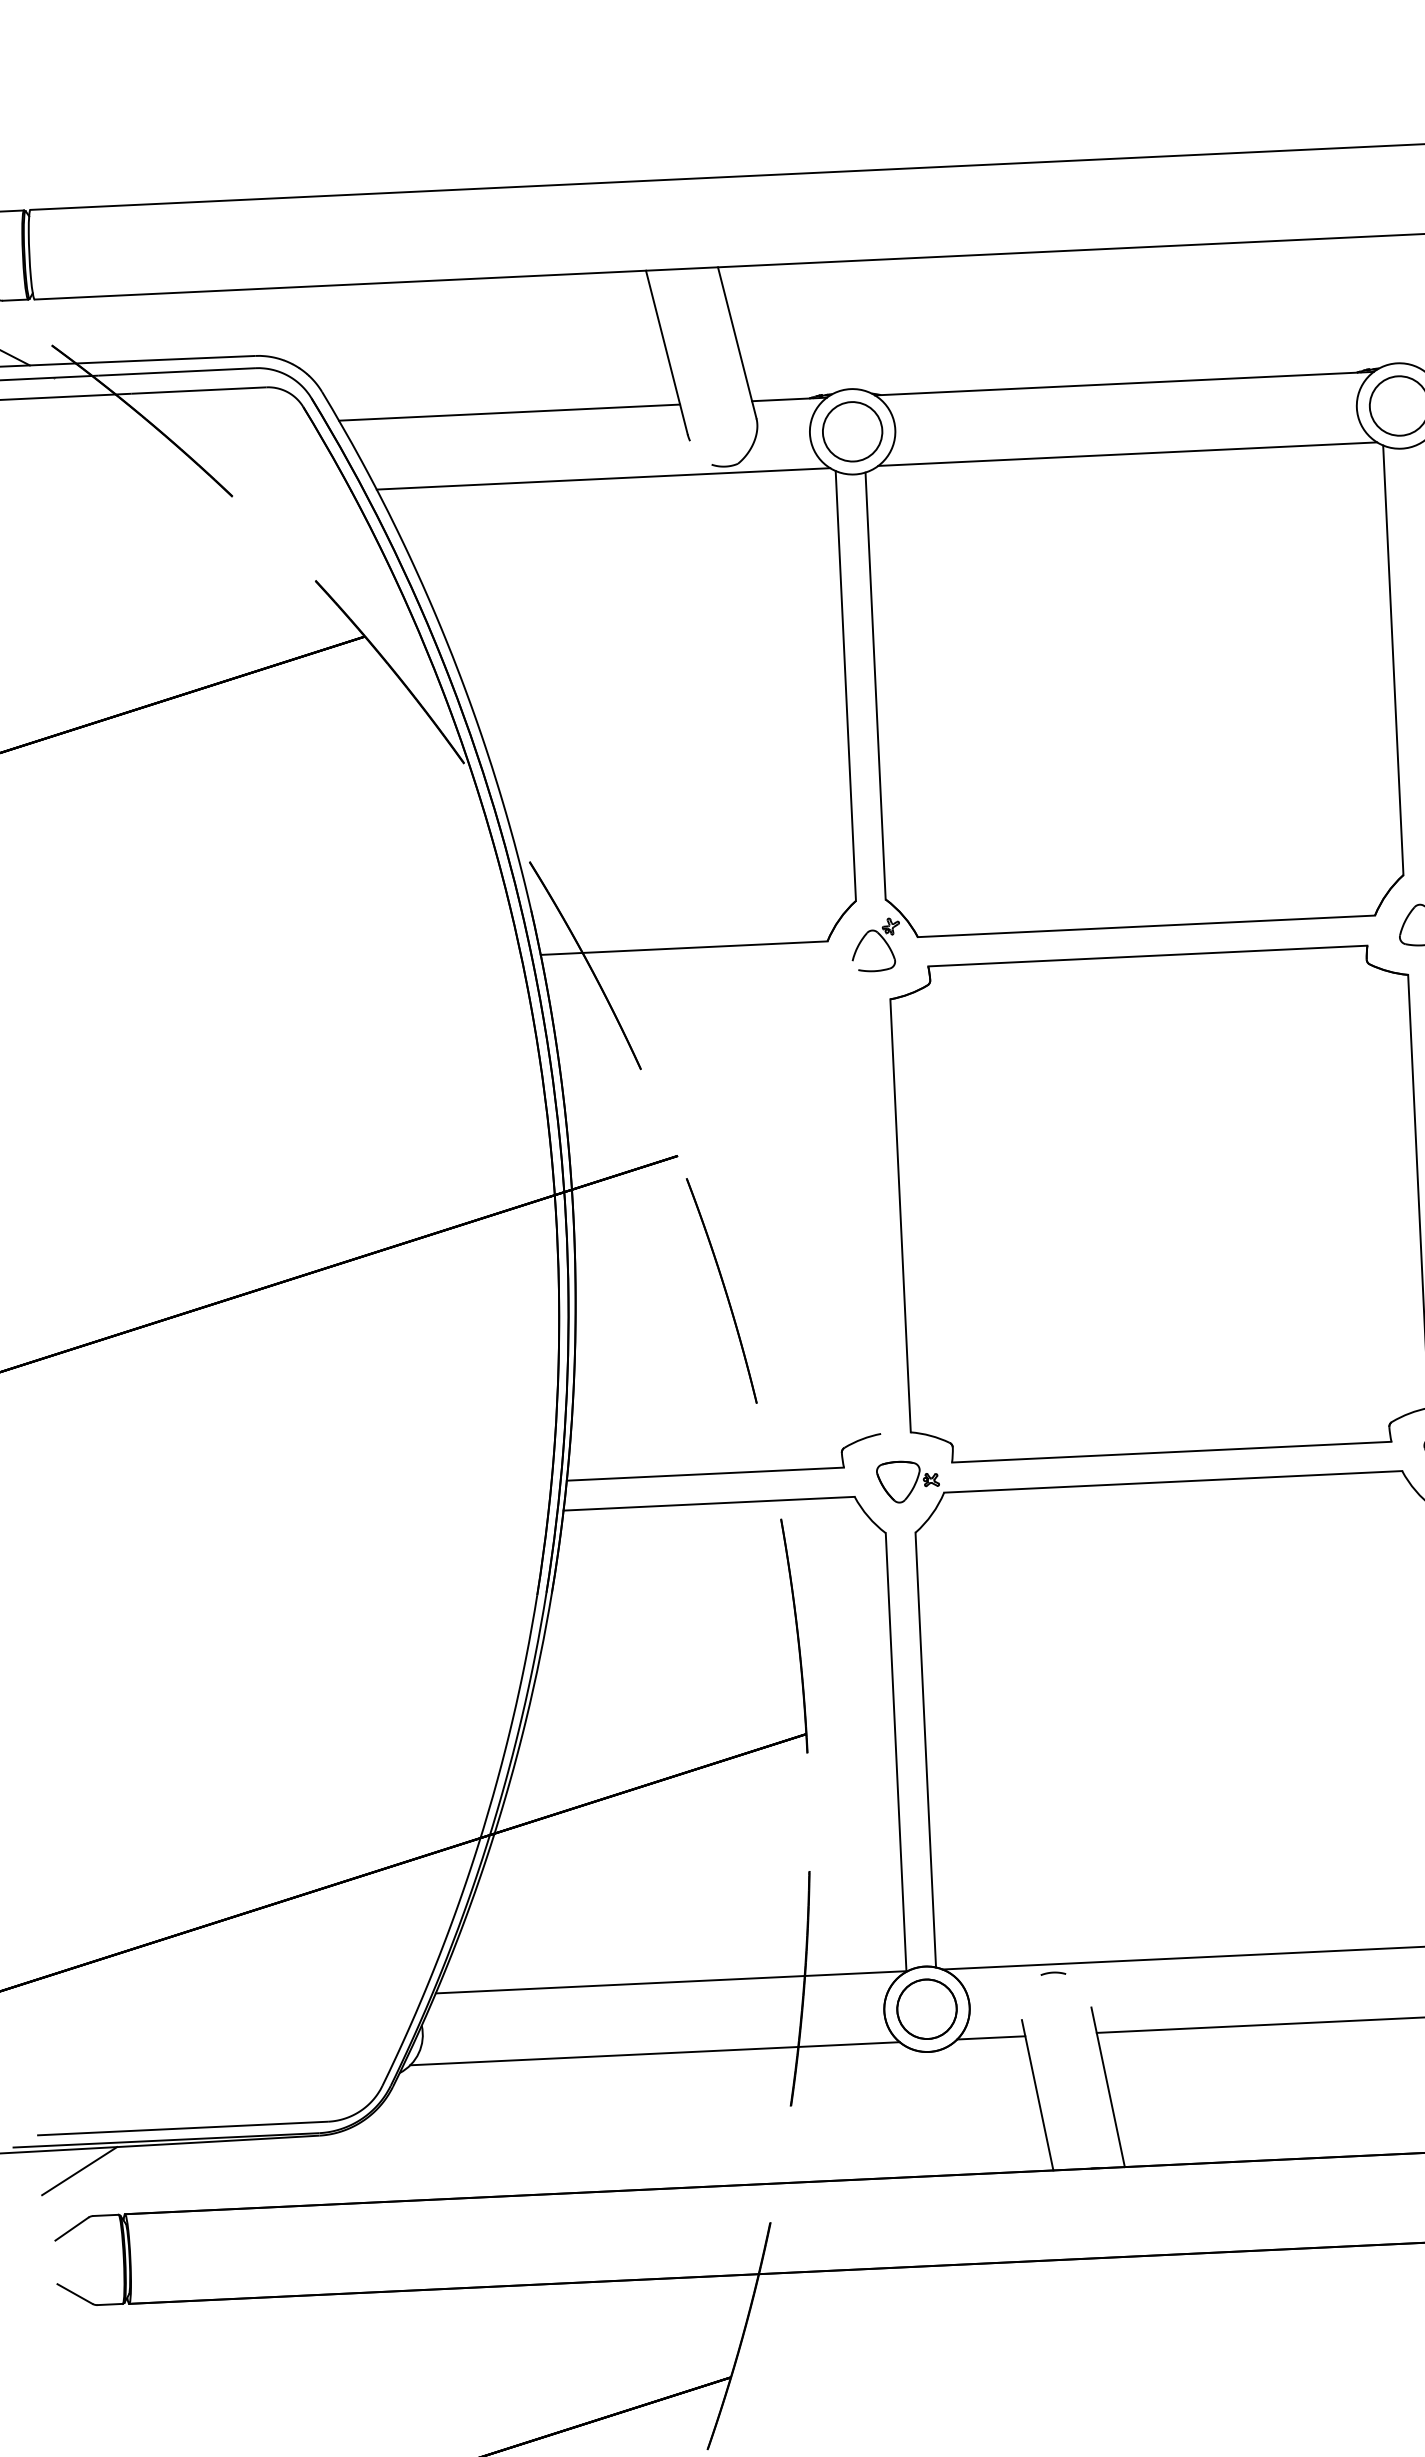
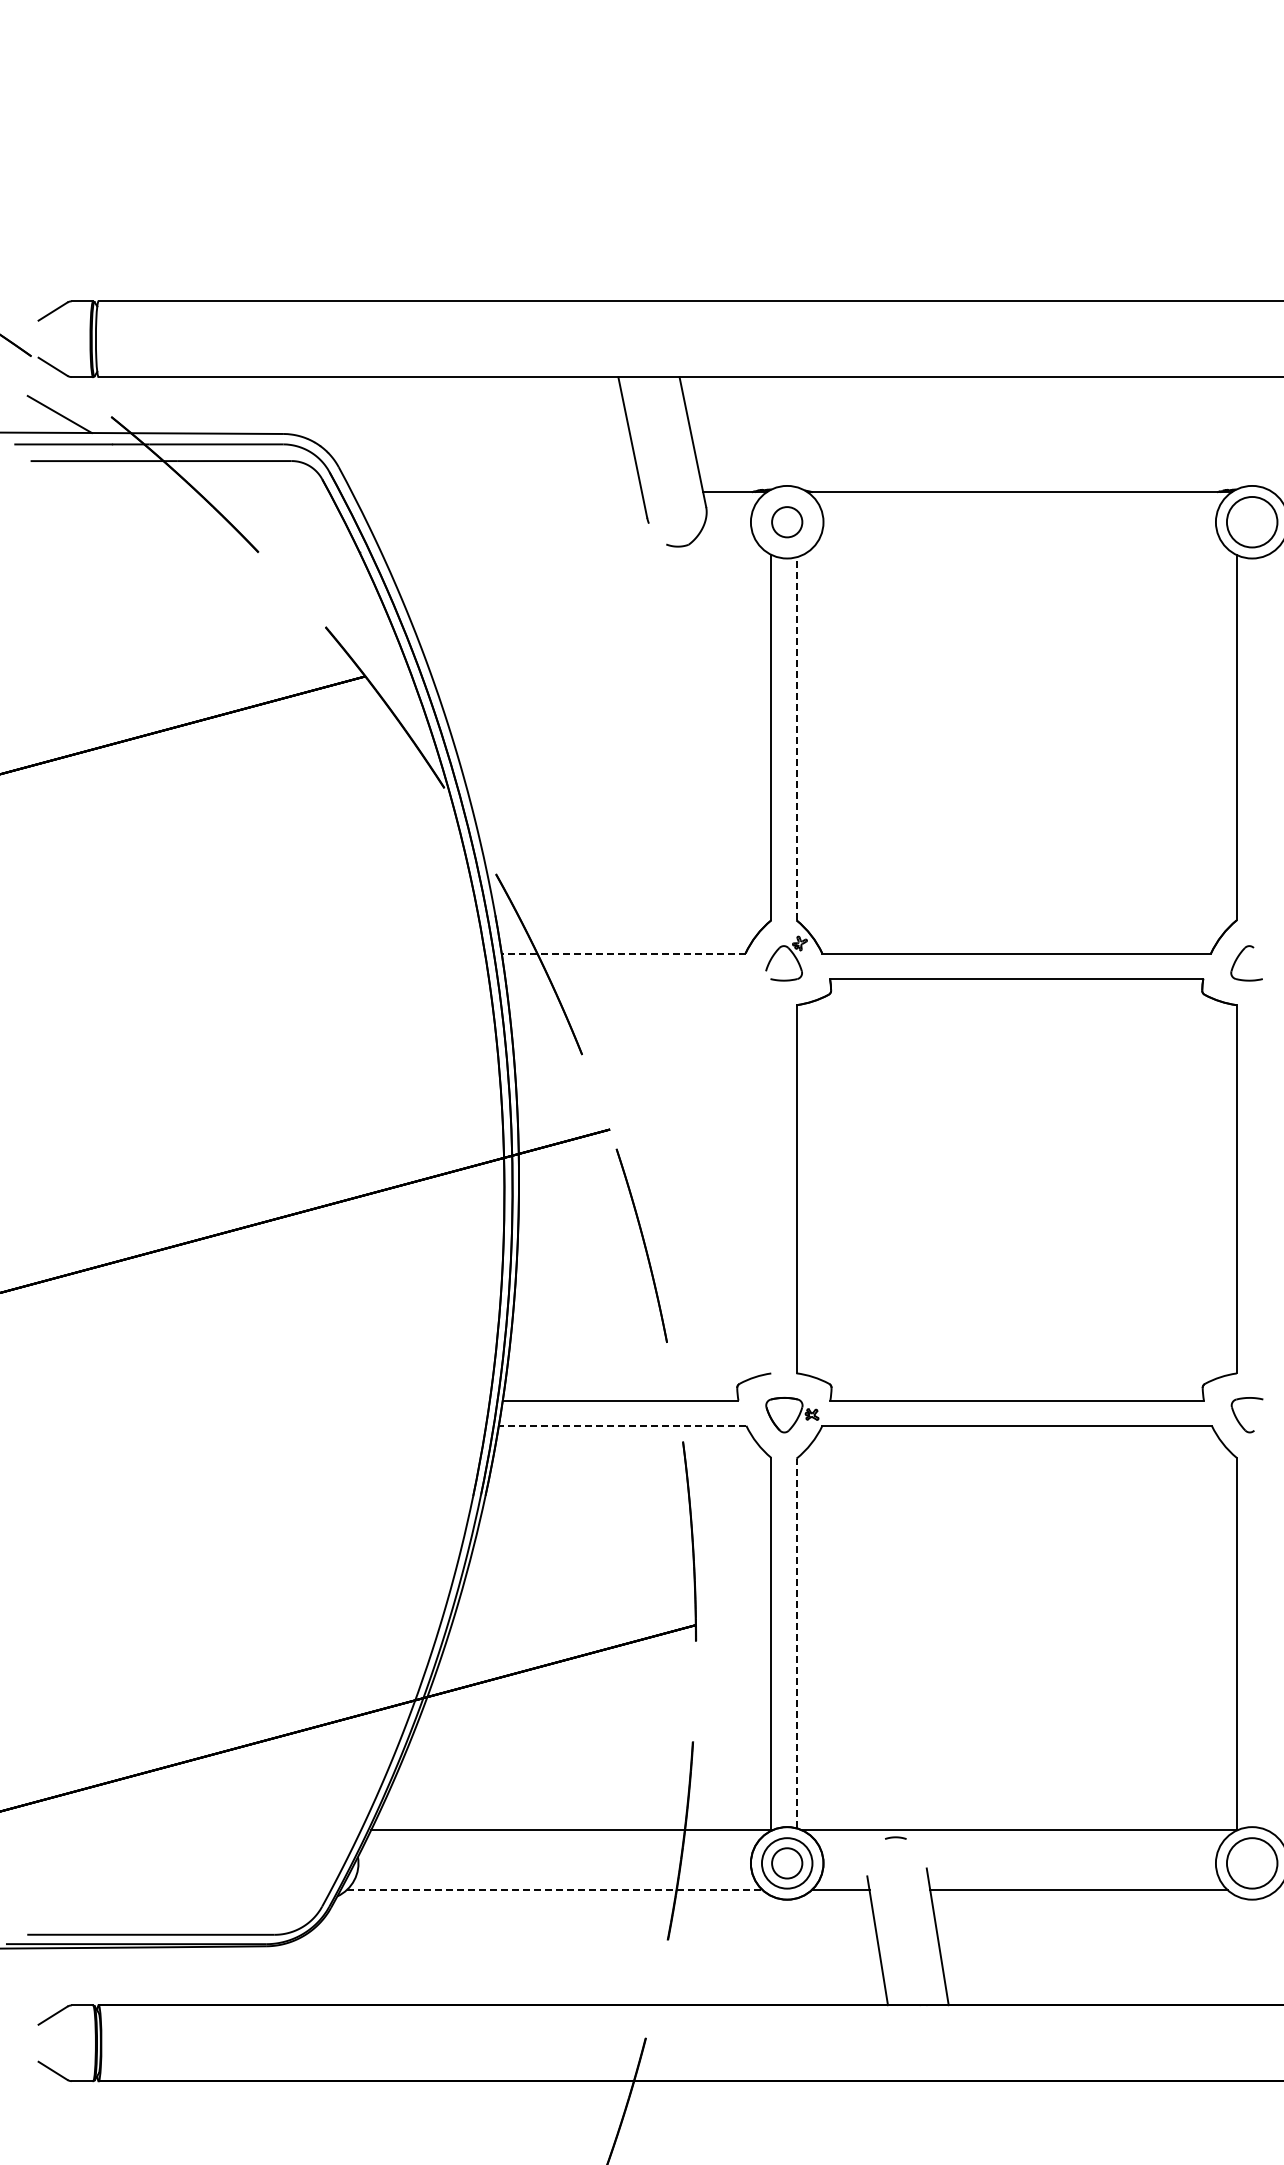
line: (509, 412) -> (496, 492), removed
circle: (851, 430) -> (786, 521), size x0.6
line: (1127, 454) -> (1019, 552), removed
line: (602, 479) -> (573, 552), removed
line: (875, 685) -> (796, 738), solid -> dashed
line: (683, 948) -> (623, 953), solid -> dashed
line: (708, 1503) -> (622, 1425), solid -> dashed
line: (925, 1750) -> (796, 1643), solid -> dashed
circle: (926, 2009) -> (786, 1863), size x0.6
line: (655, 2054) -> (555, 1890), solid -> dashed
line: (79, 2170) -> (61, 1966), removed

